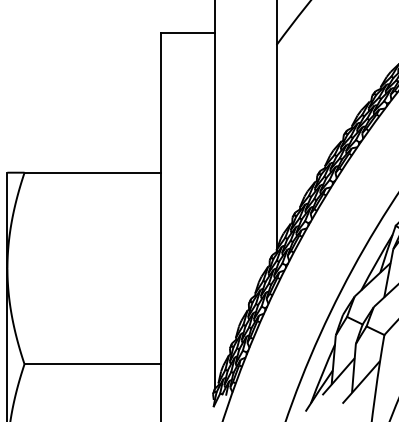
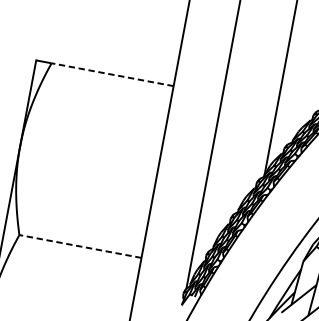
line: (92, 172) -> (112, 74), solid -> dashed
line: (92, 364) -> (80, 246), solid -> dashed

